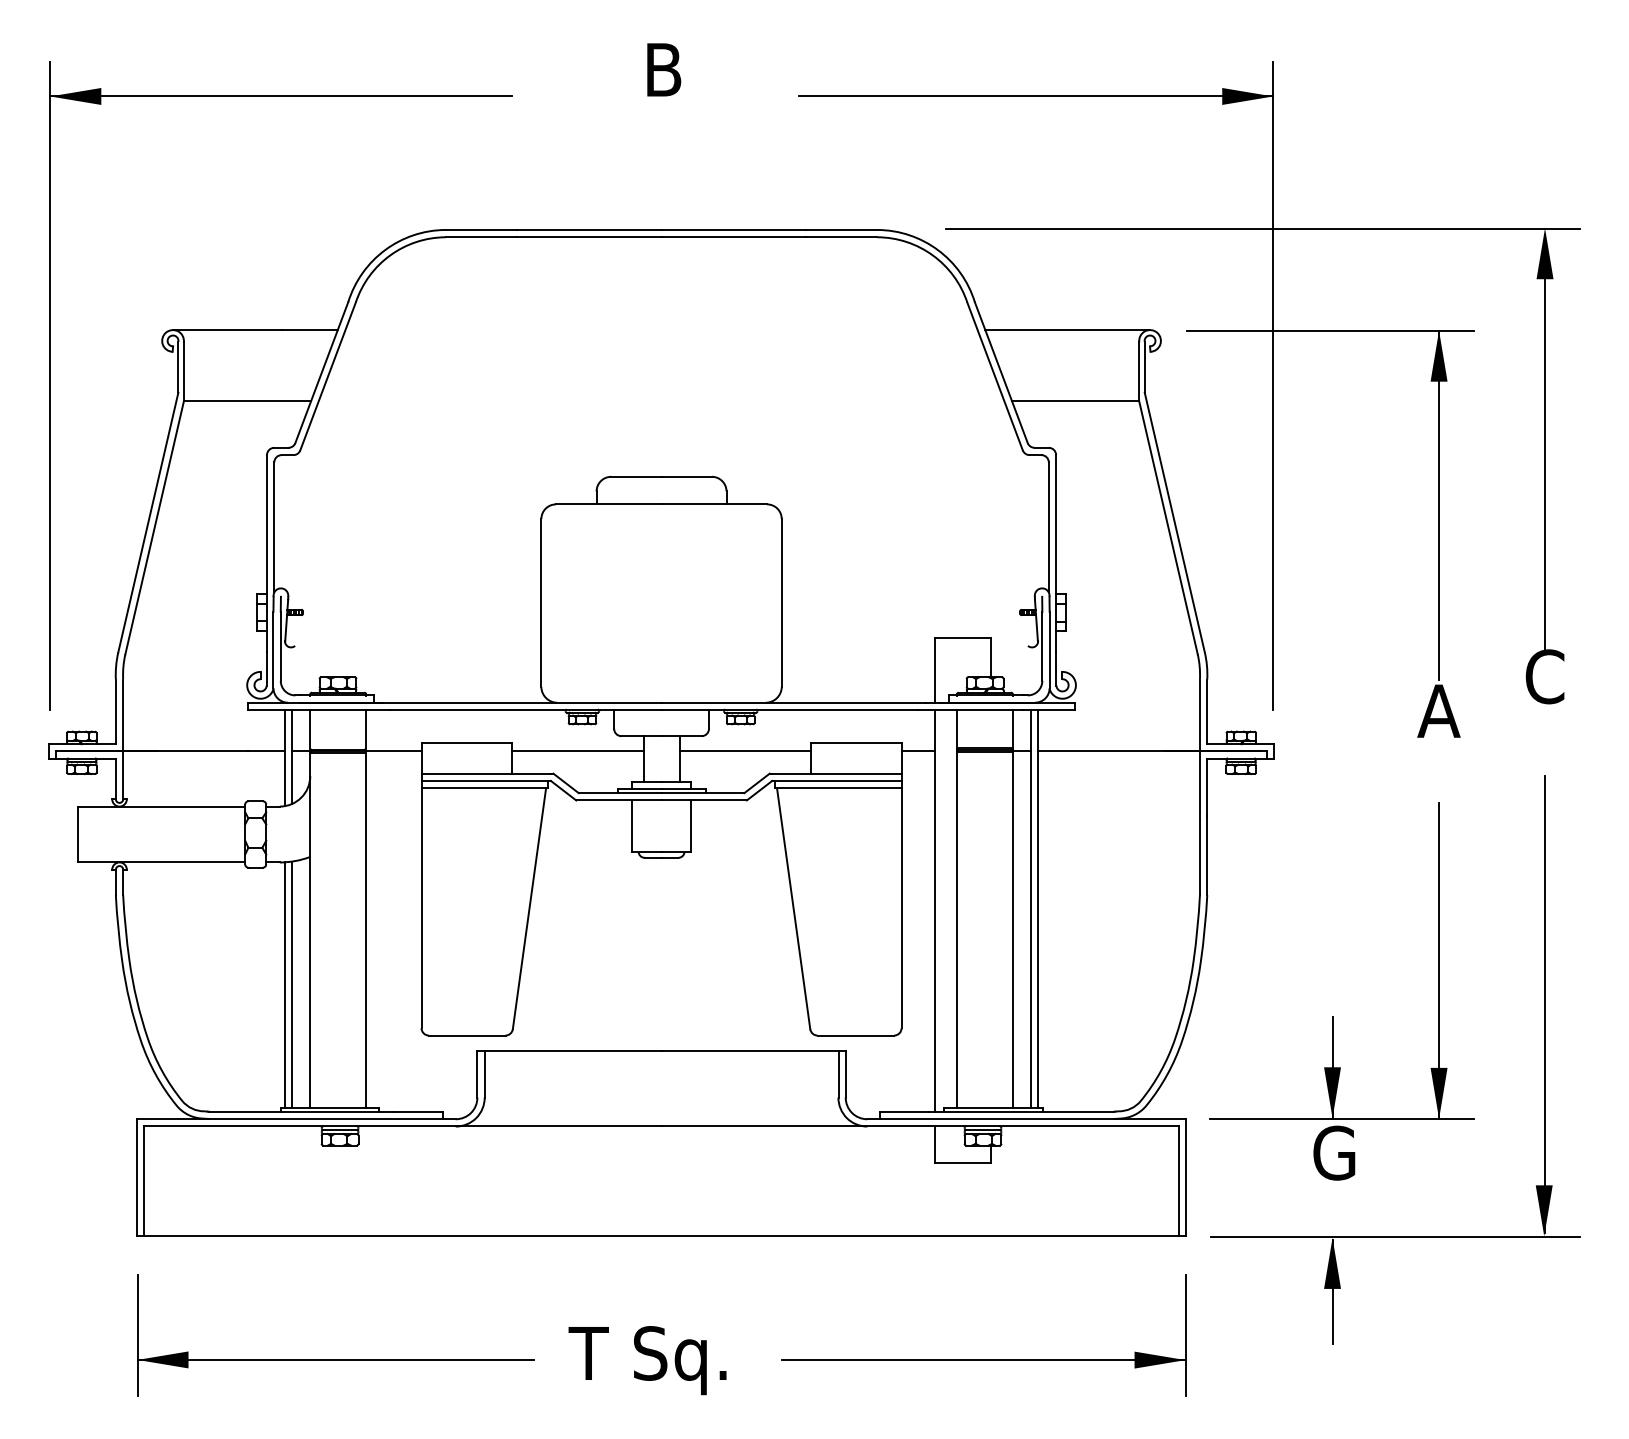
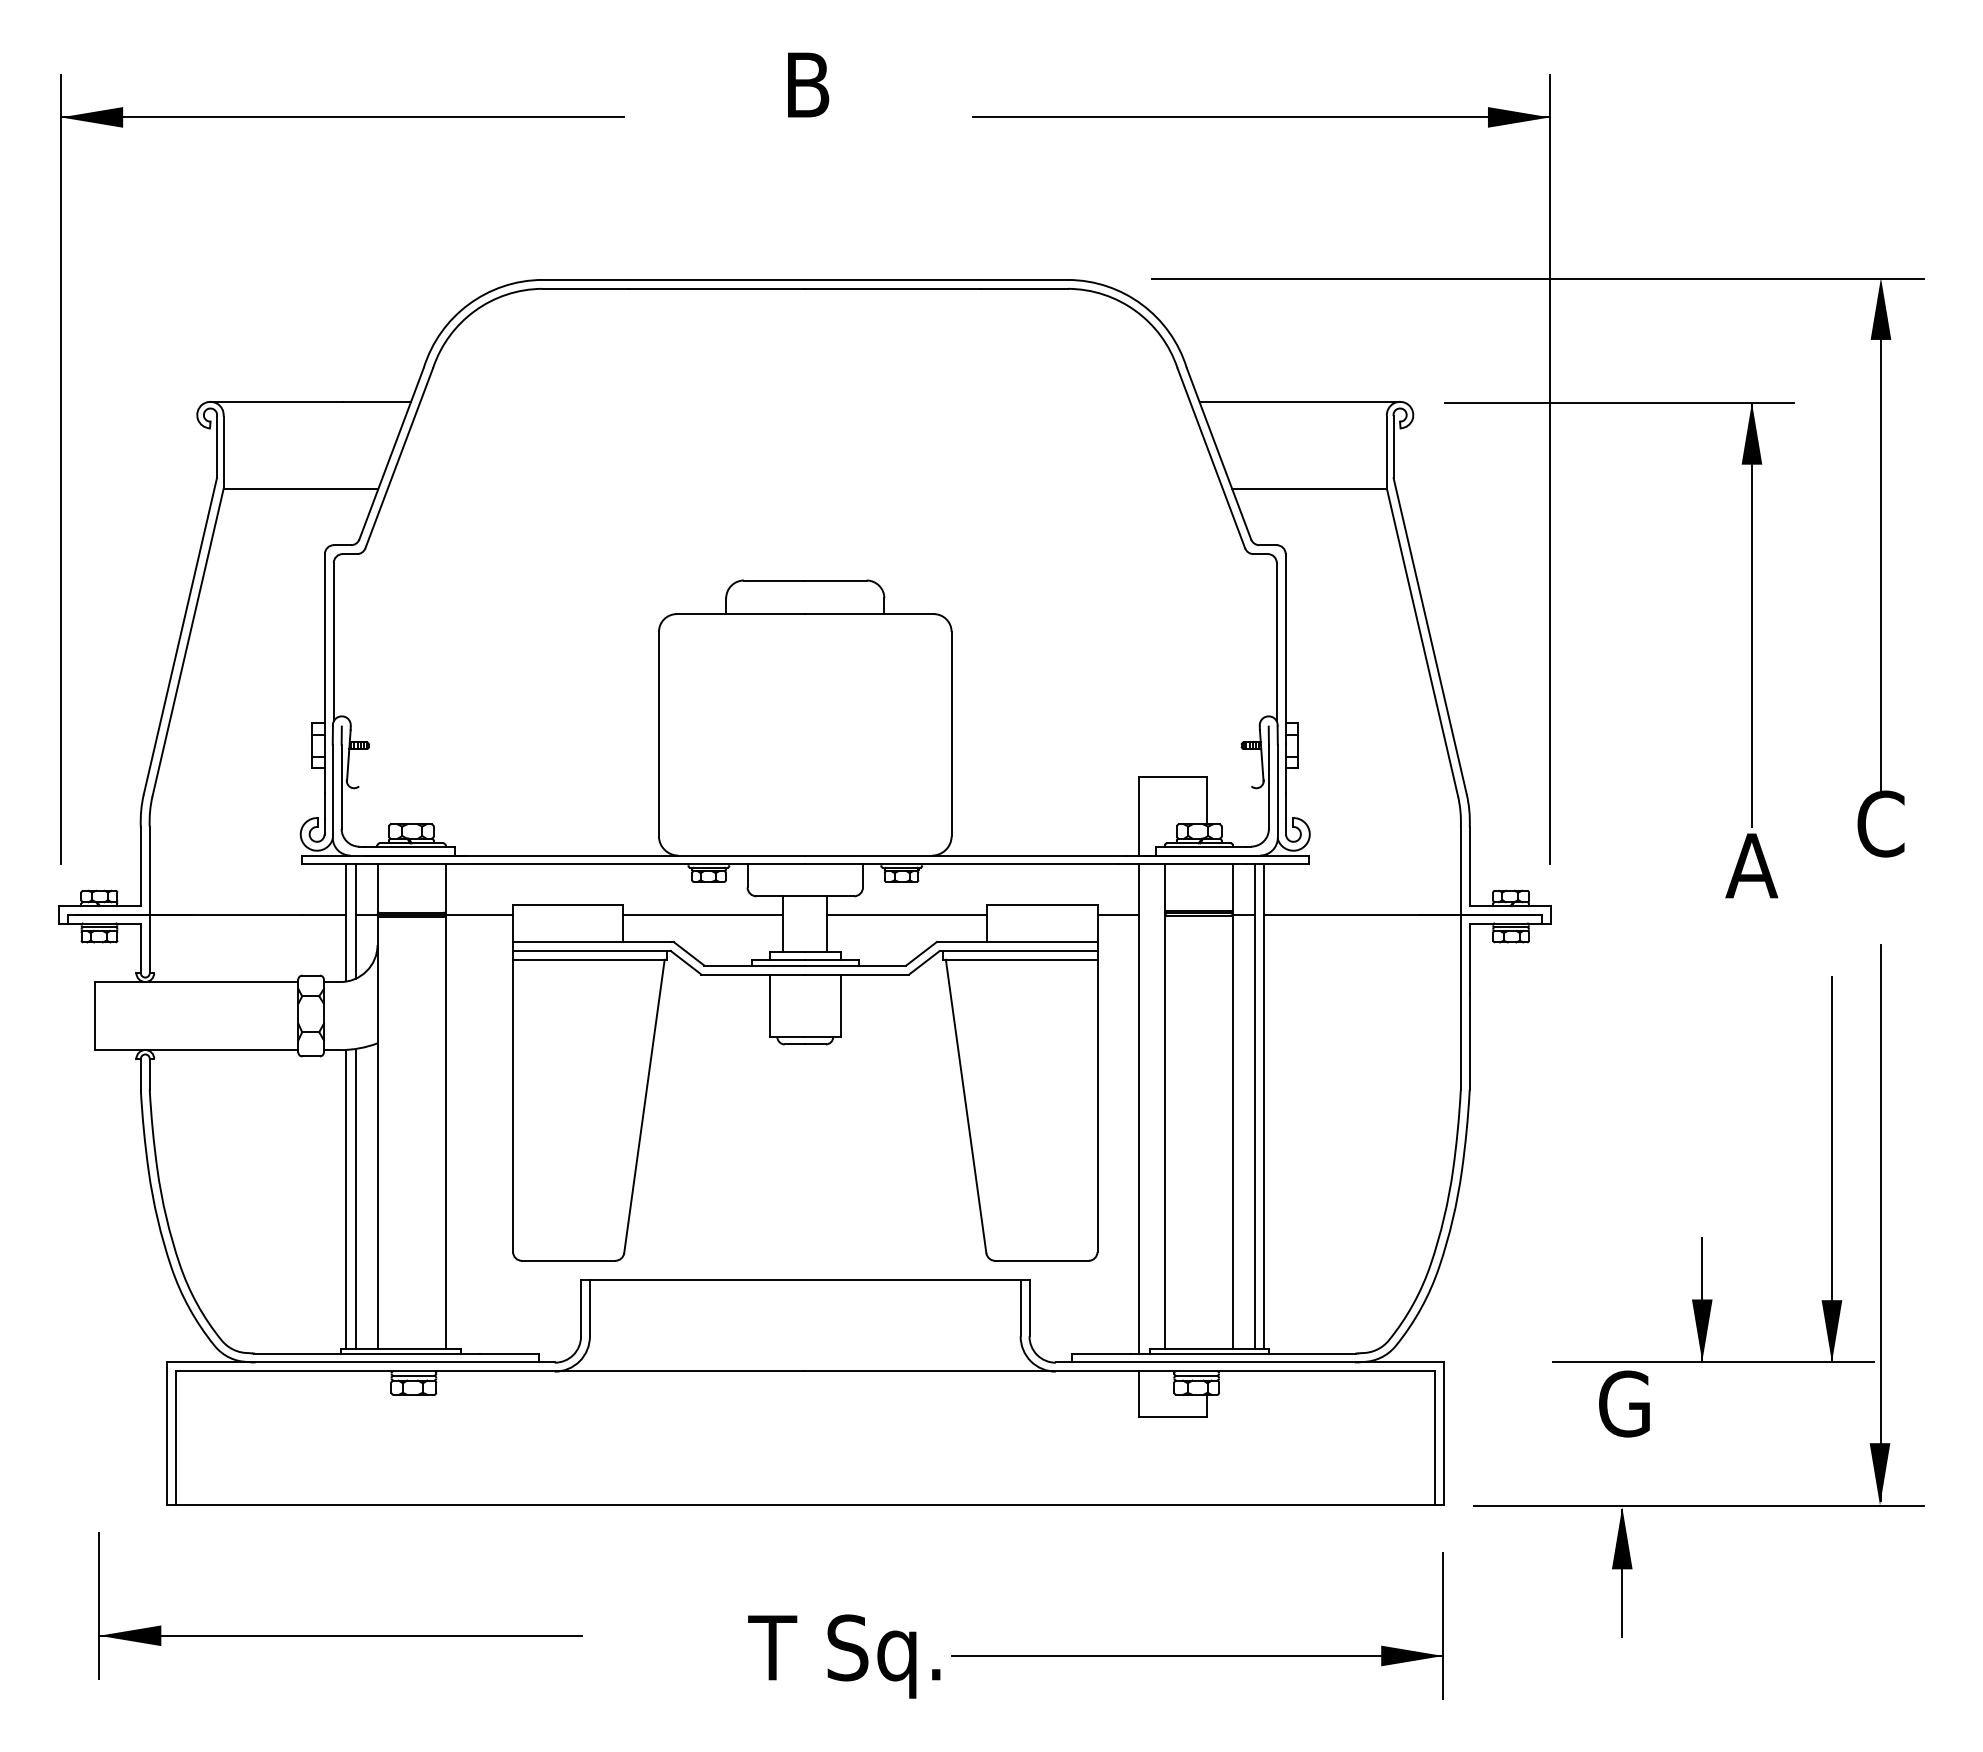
part: (1332, 1016) -> (1702, 1237), moved
part: (335, 1359) -> (340, 1635), moved
text: (647, 1360) -> (844, 1656), moved

